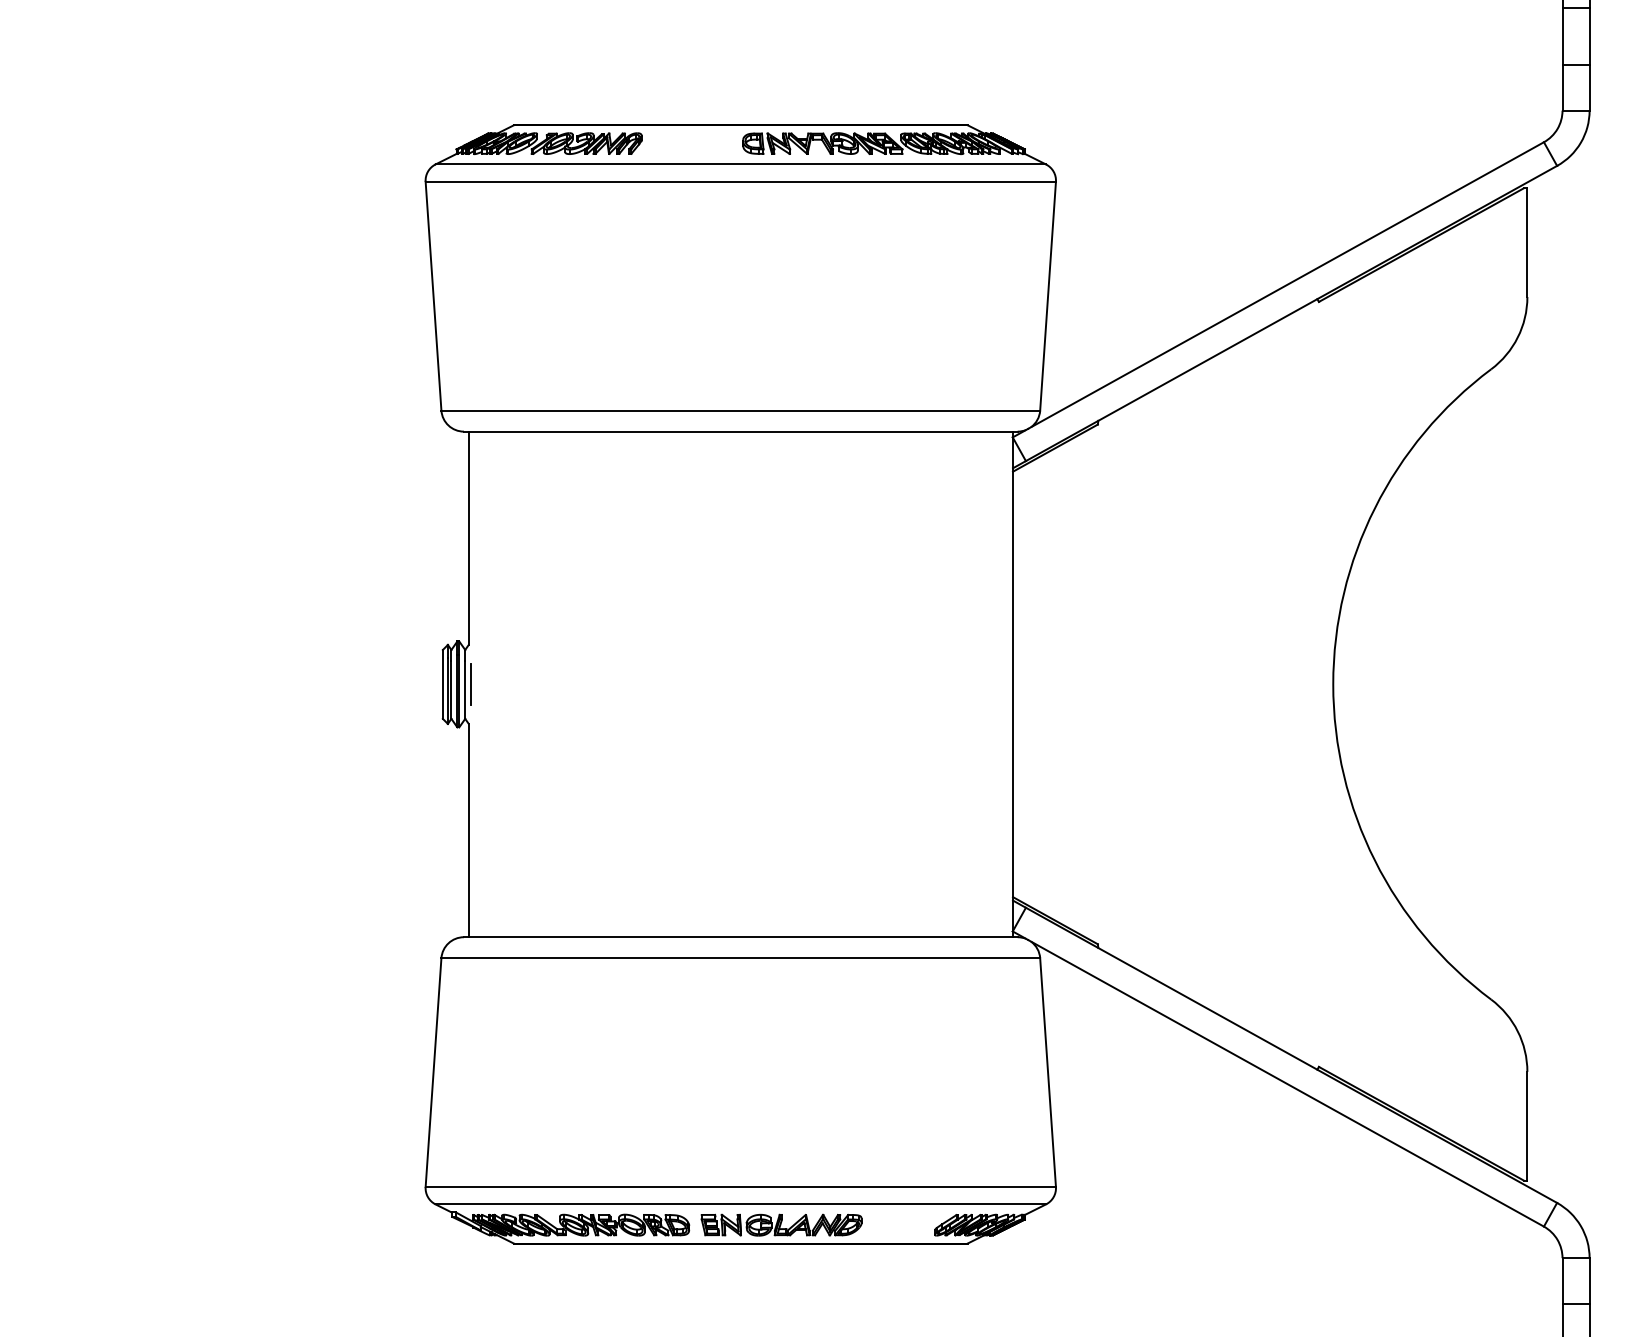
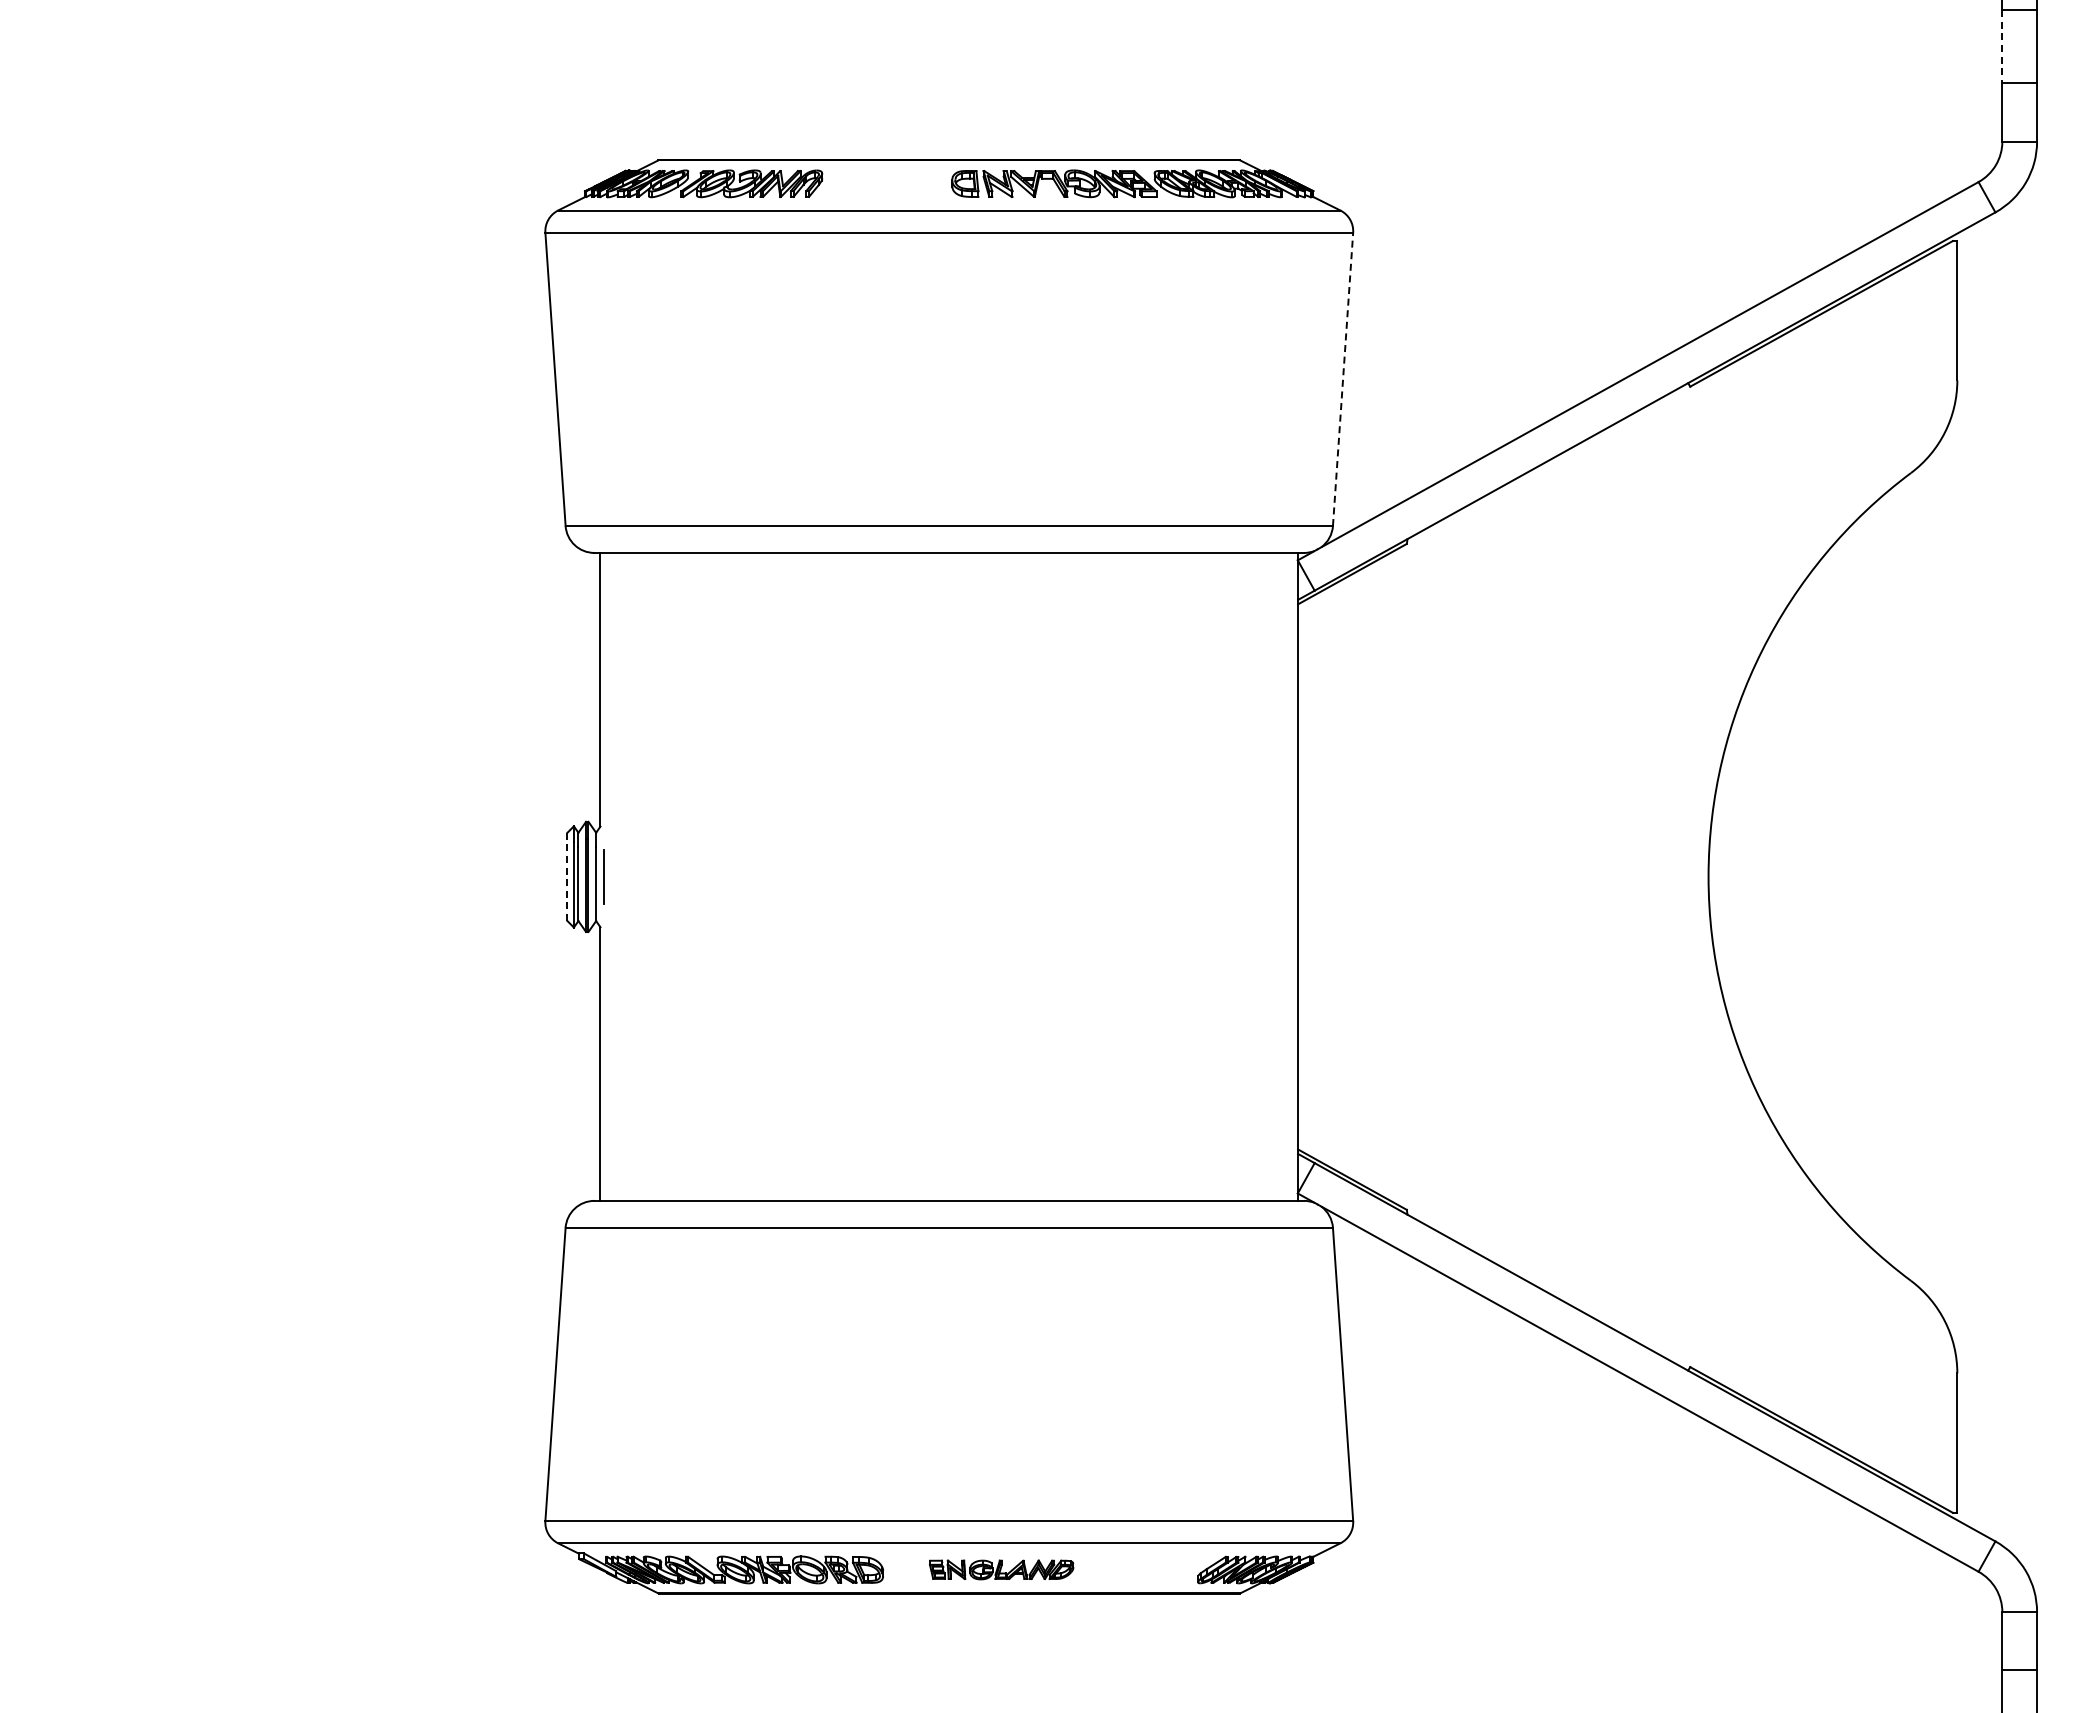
line: (1562, 36) -> (2002, 46), solid -> dashed
line: (1048, 296) -> (1343, 379), solid -> dashed
line: (442, 684) -> (567, 876), solid -> dashed
part: (781, 1224) -> (1001, 1569), size x0.7

